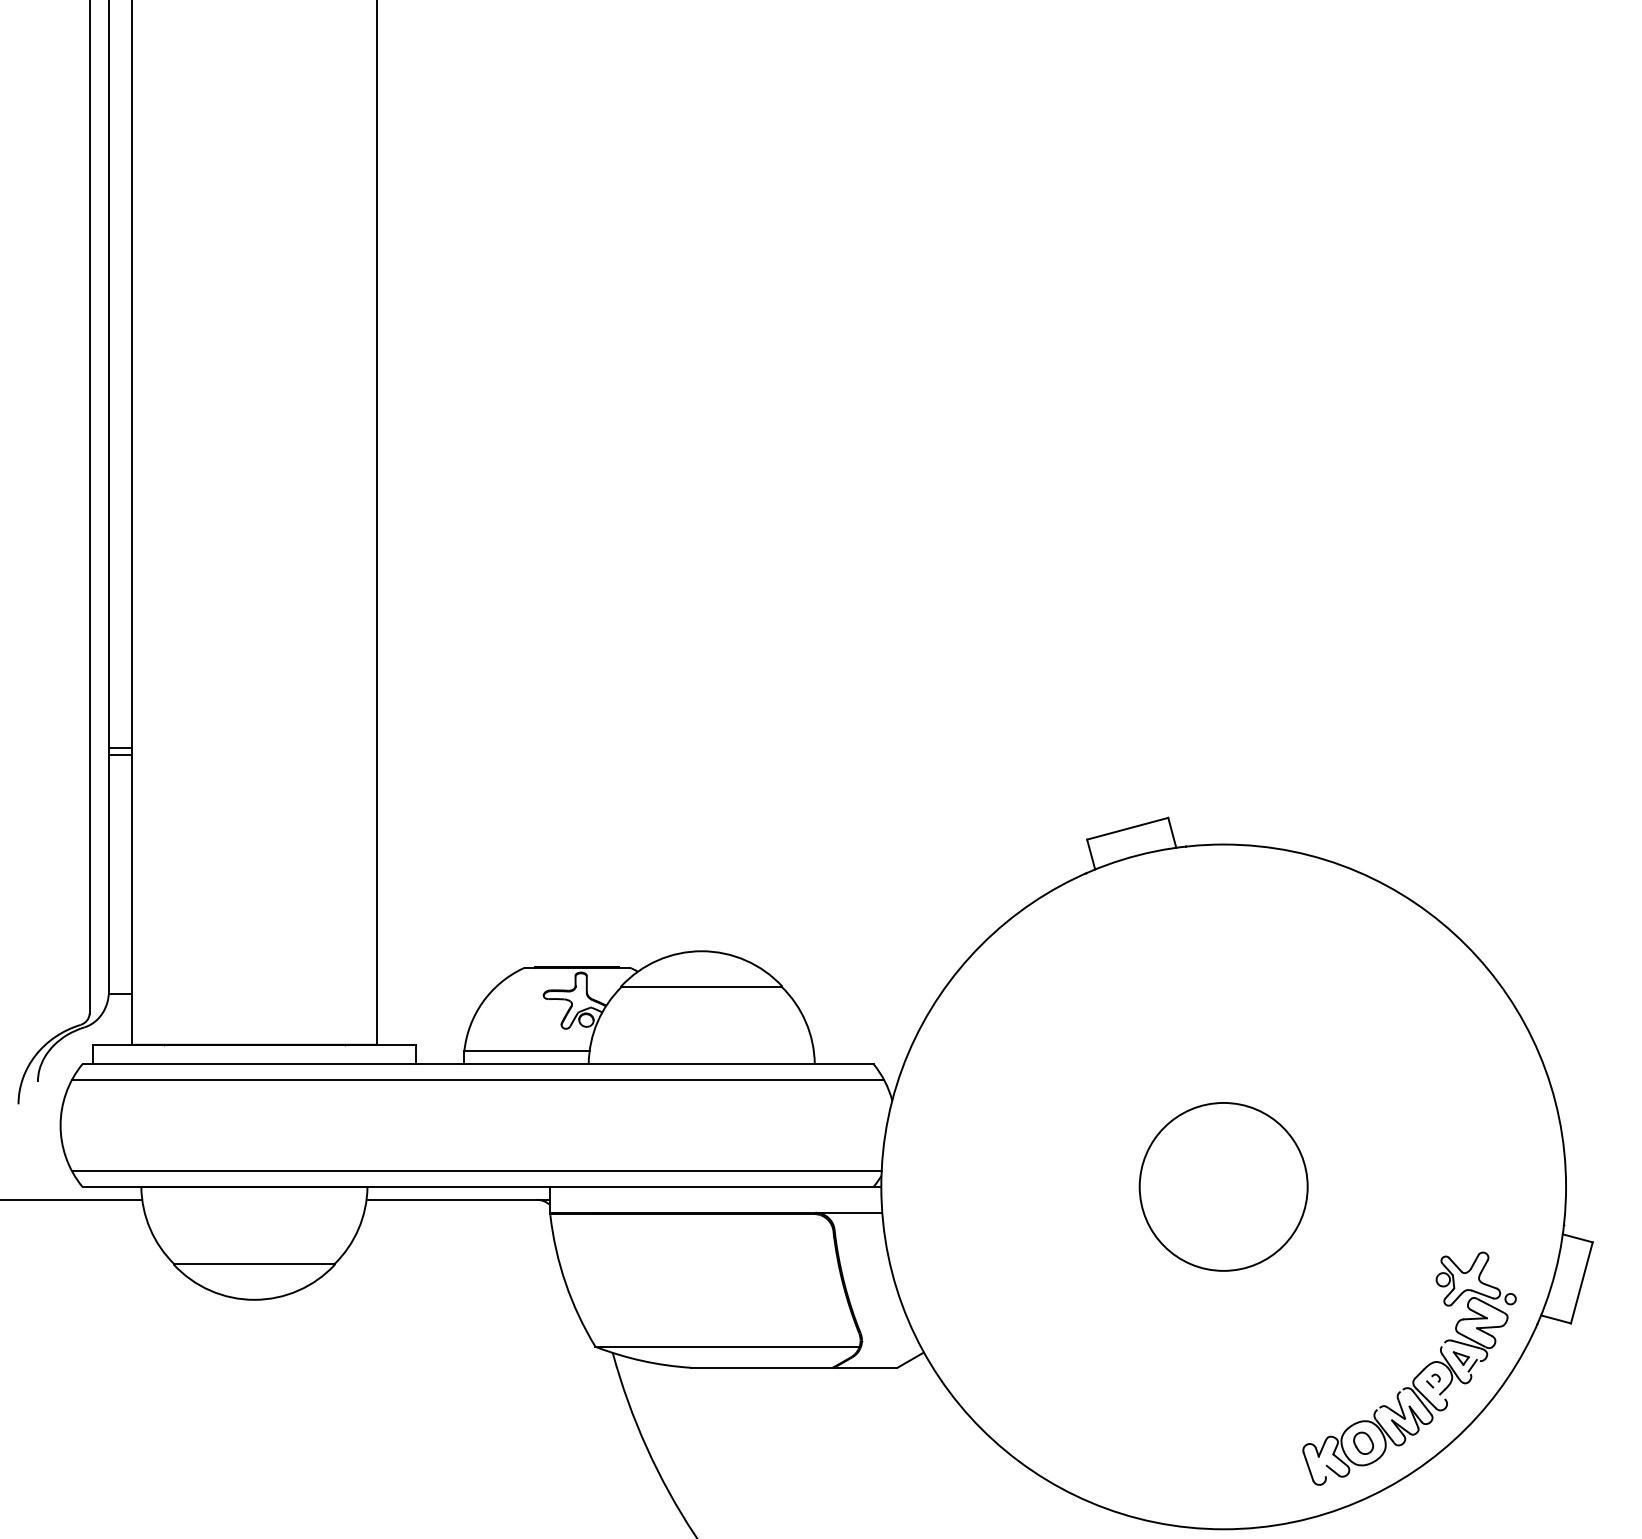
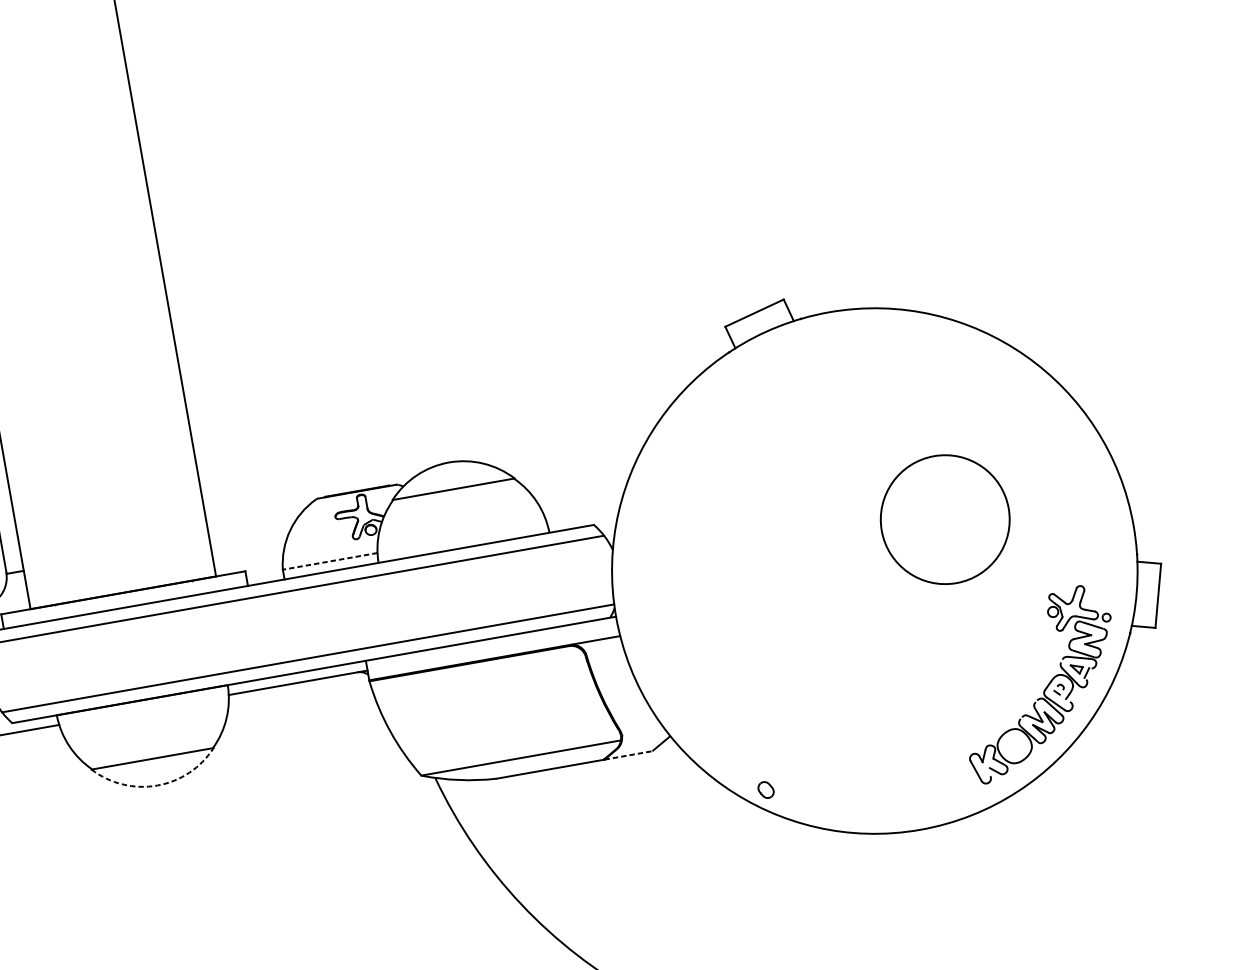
line: (526, 1051) -> (329, 561), solid -> dashed
circle: (1223, 1186) -> (945, 519), moved
arc: (254, 1299) -> (157, 785), solid -> dashed
line: (865, 1367) -> (628, 755), solid -> dashed
part: (1363, 1442) -> (765, 789), moved

